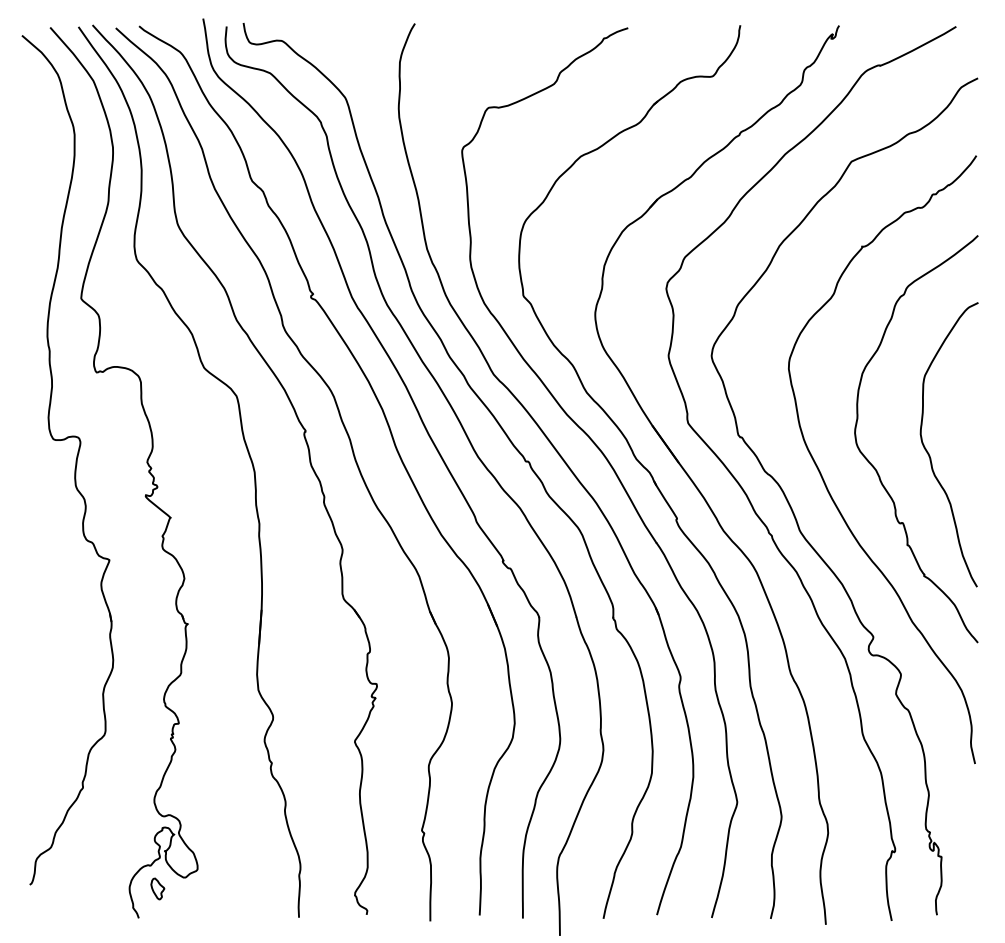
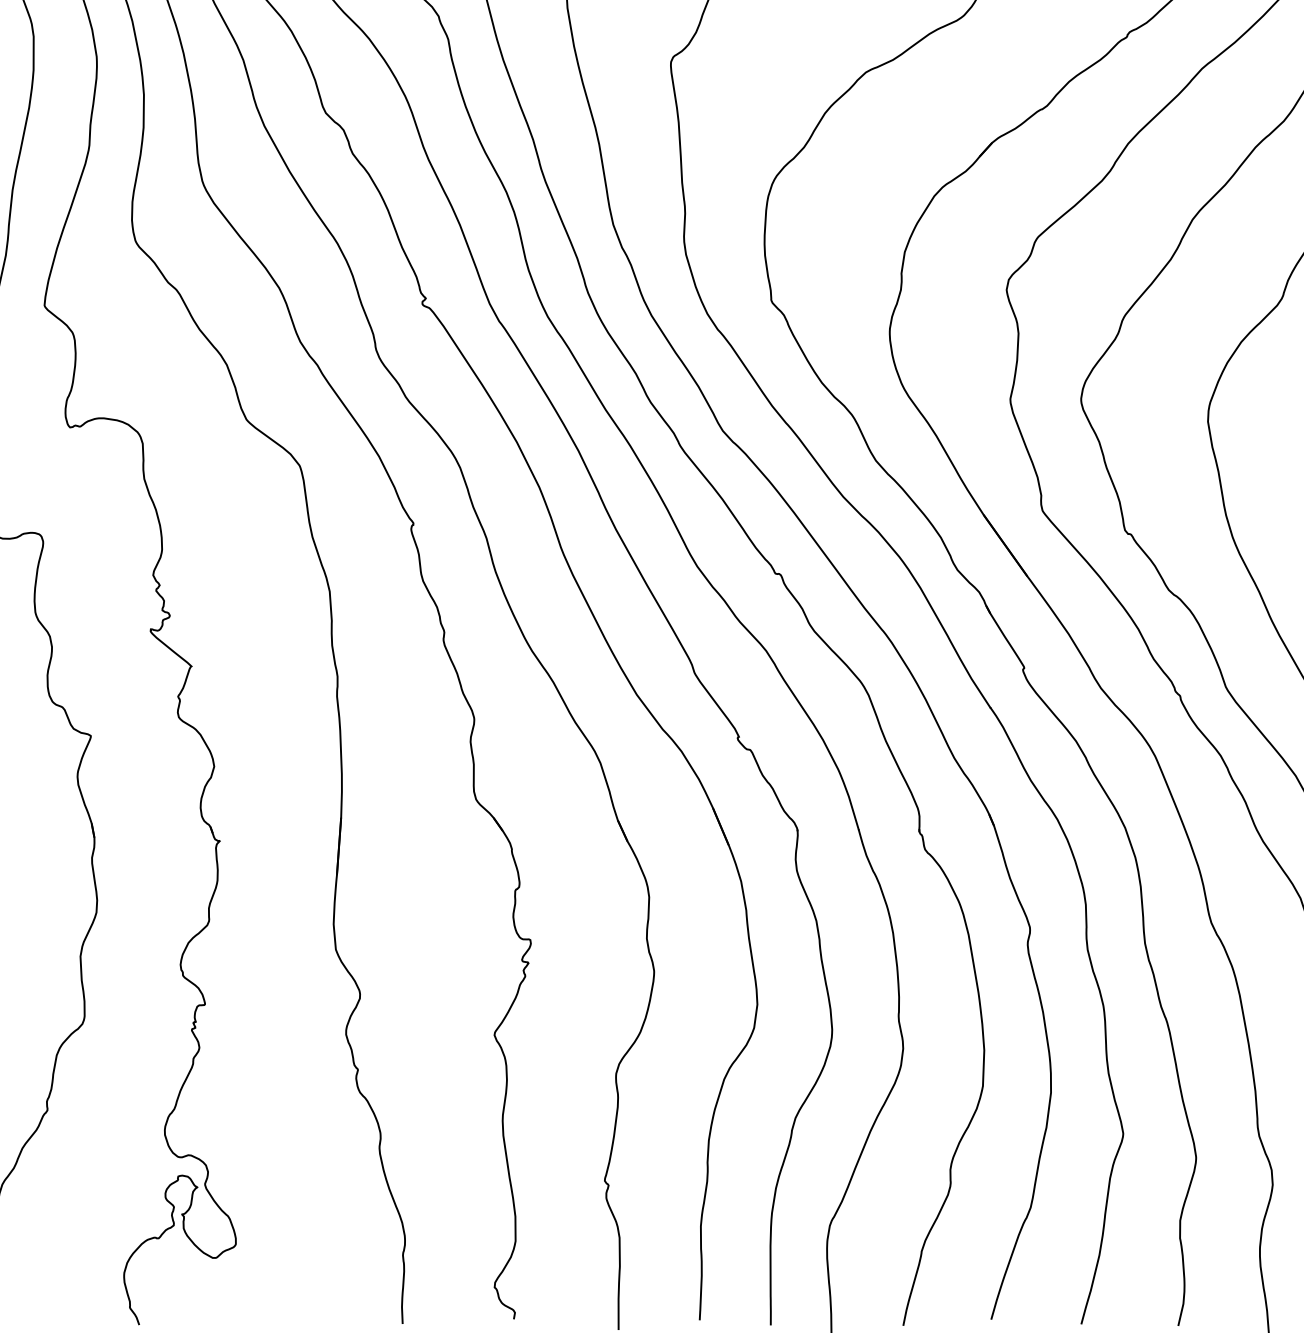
part: (157, 888) -> (169, 1275), removed

